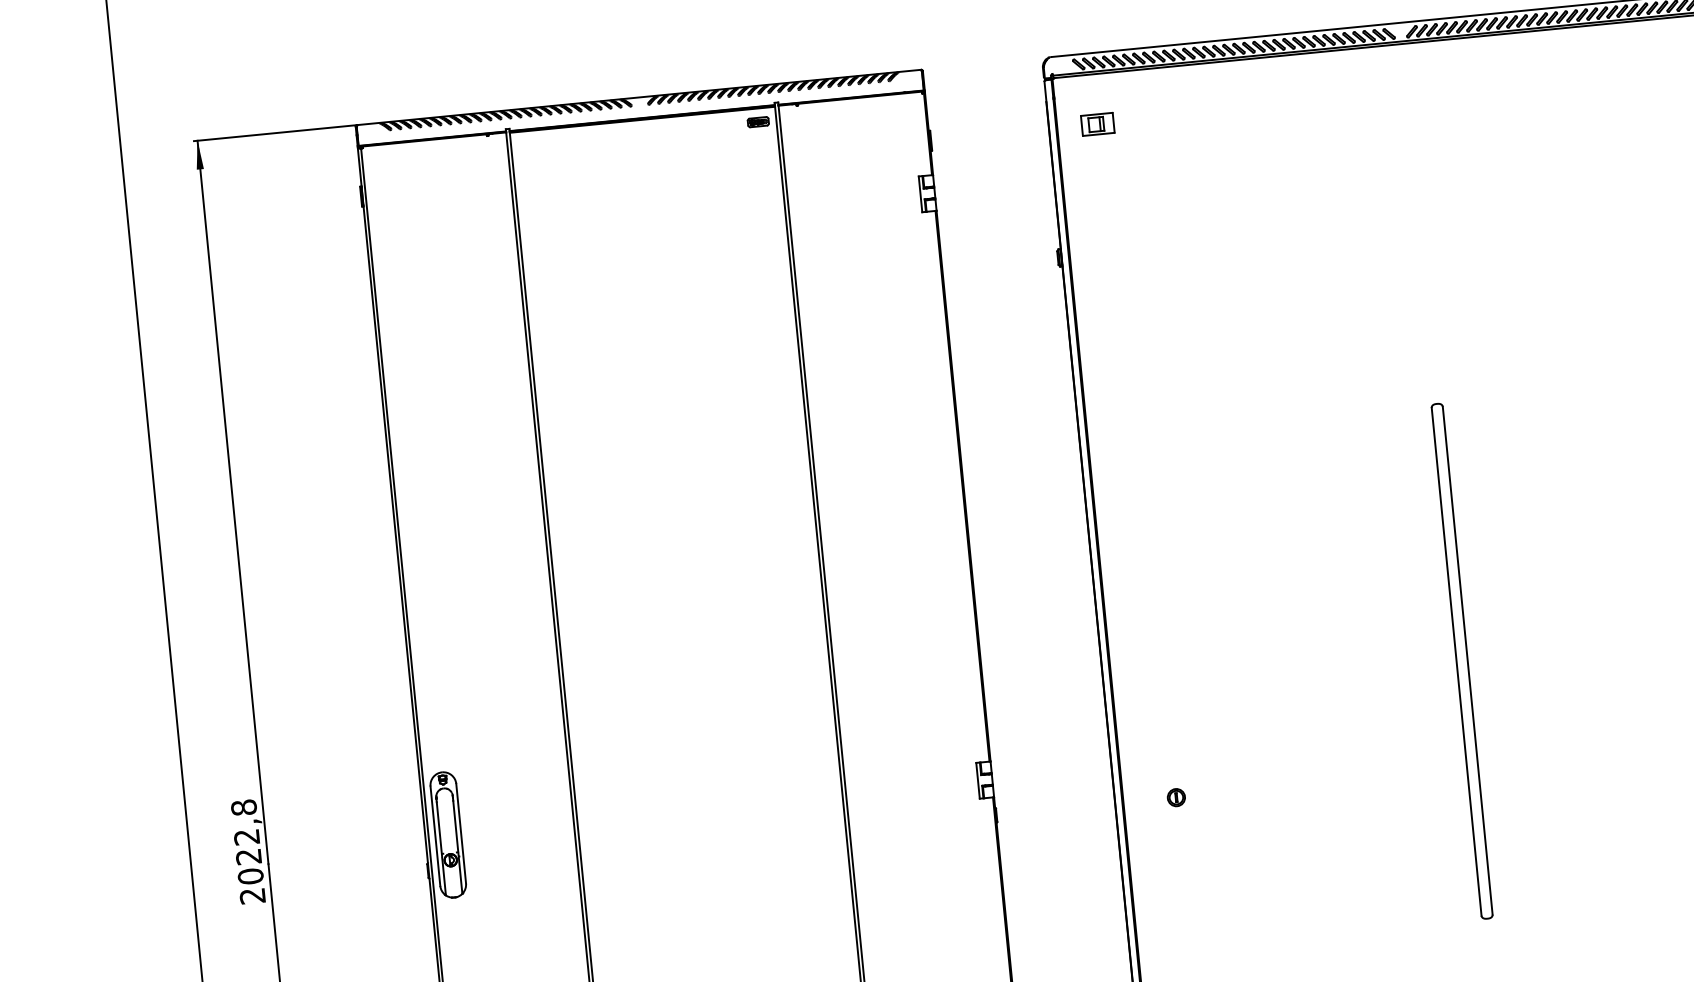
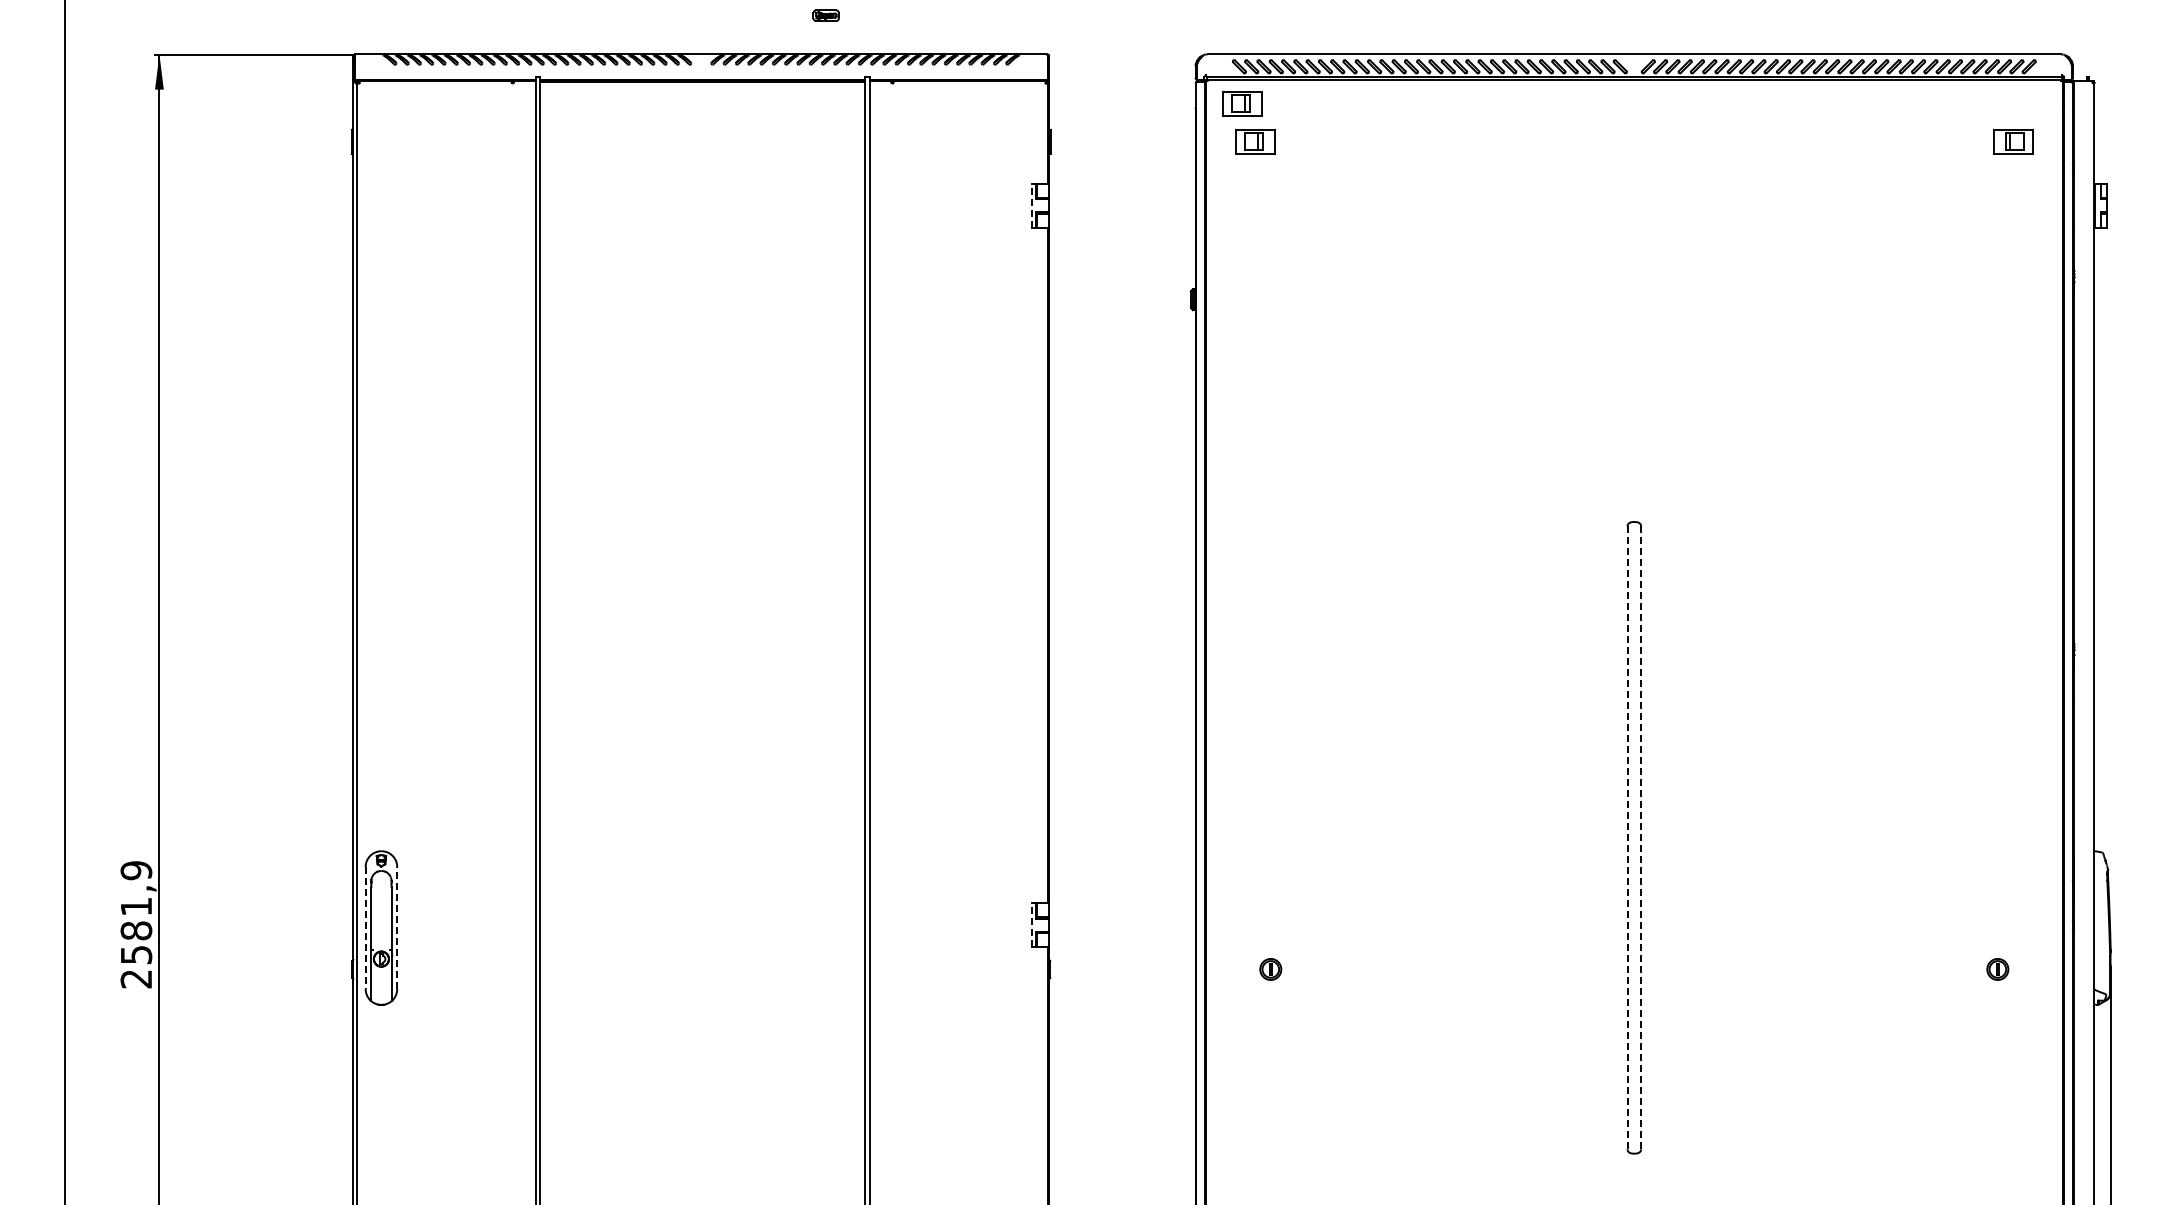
part: (1084, 94) -> (1242, 103), added
part: (757, 122) -> (825, 15), moved
line: (920, 194) -> (1031, 205), solid -> dashed
line: (1467, 660) -> (1641, 837), solid -> dashed
line: (1456, 661) -> (1627, 837), solid -> dashed
line: (977, 780) -> (1031, 925), solid -> dashed
line: (461, 833) -> (397, 927), solid -> dashed
line: (435, 836) -> (365, 928), solid -> dashed
text: (247, 841) -> (136, 912), 2022,8 -> 2581,9

